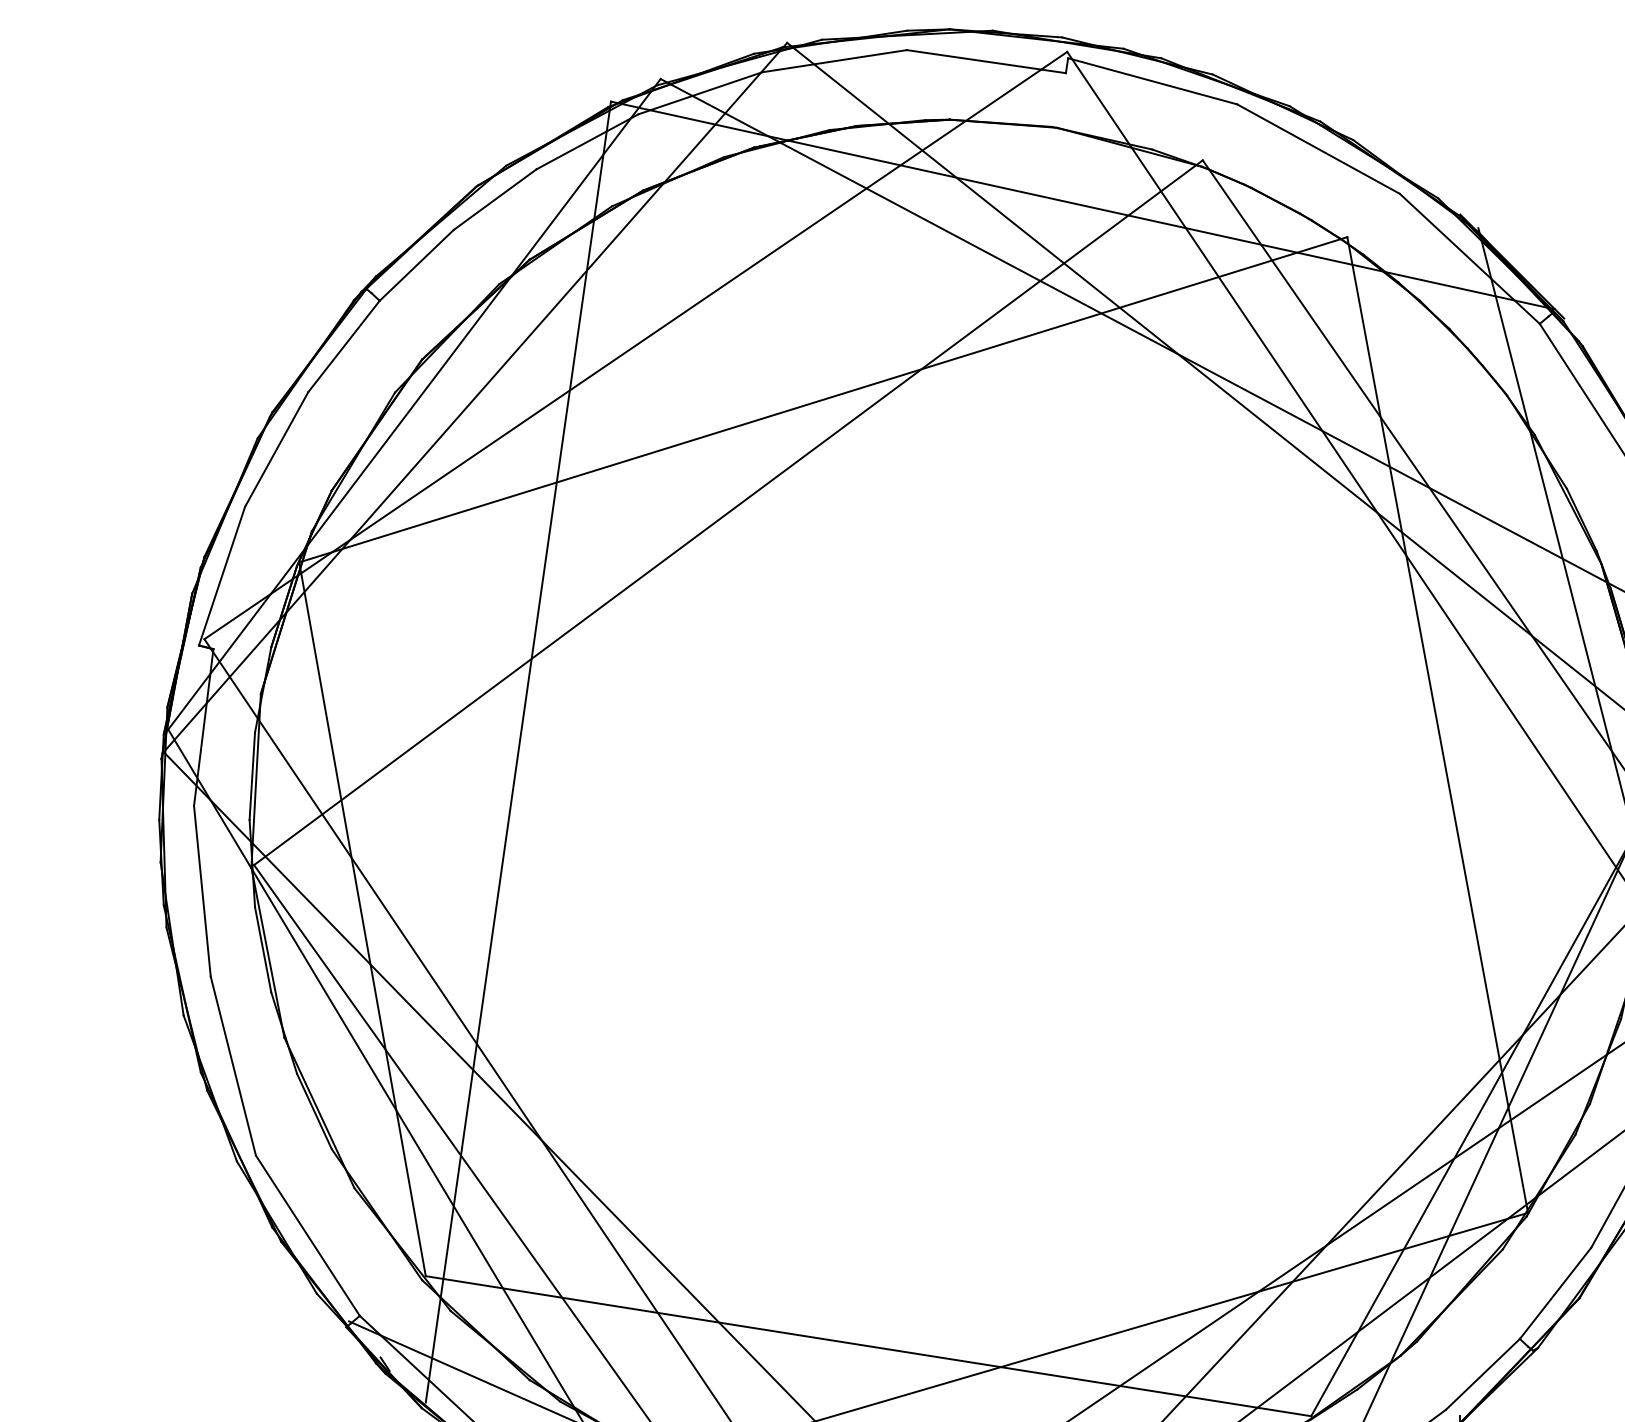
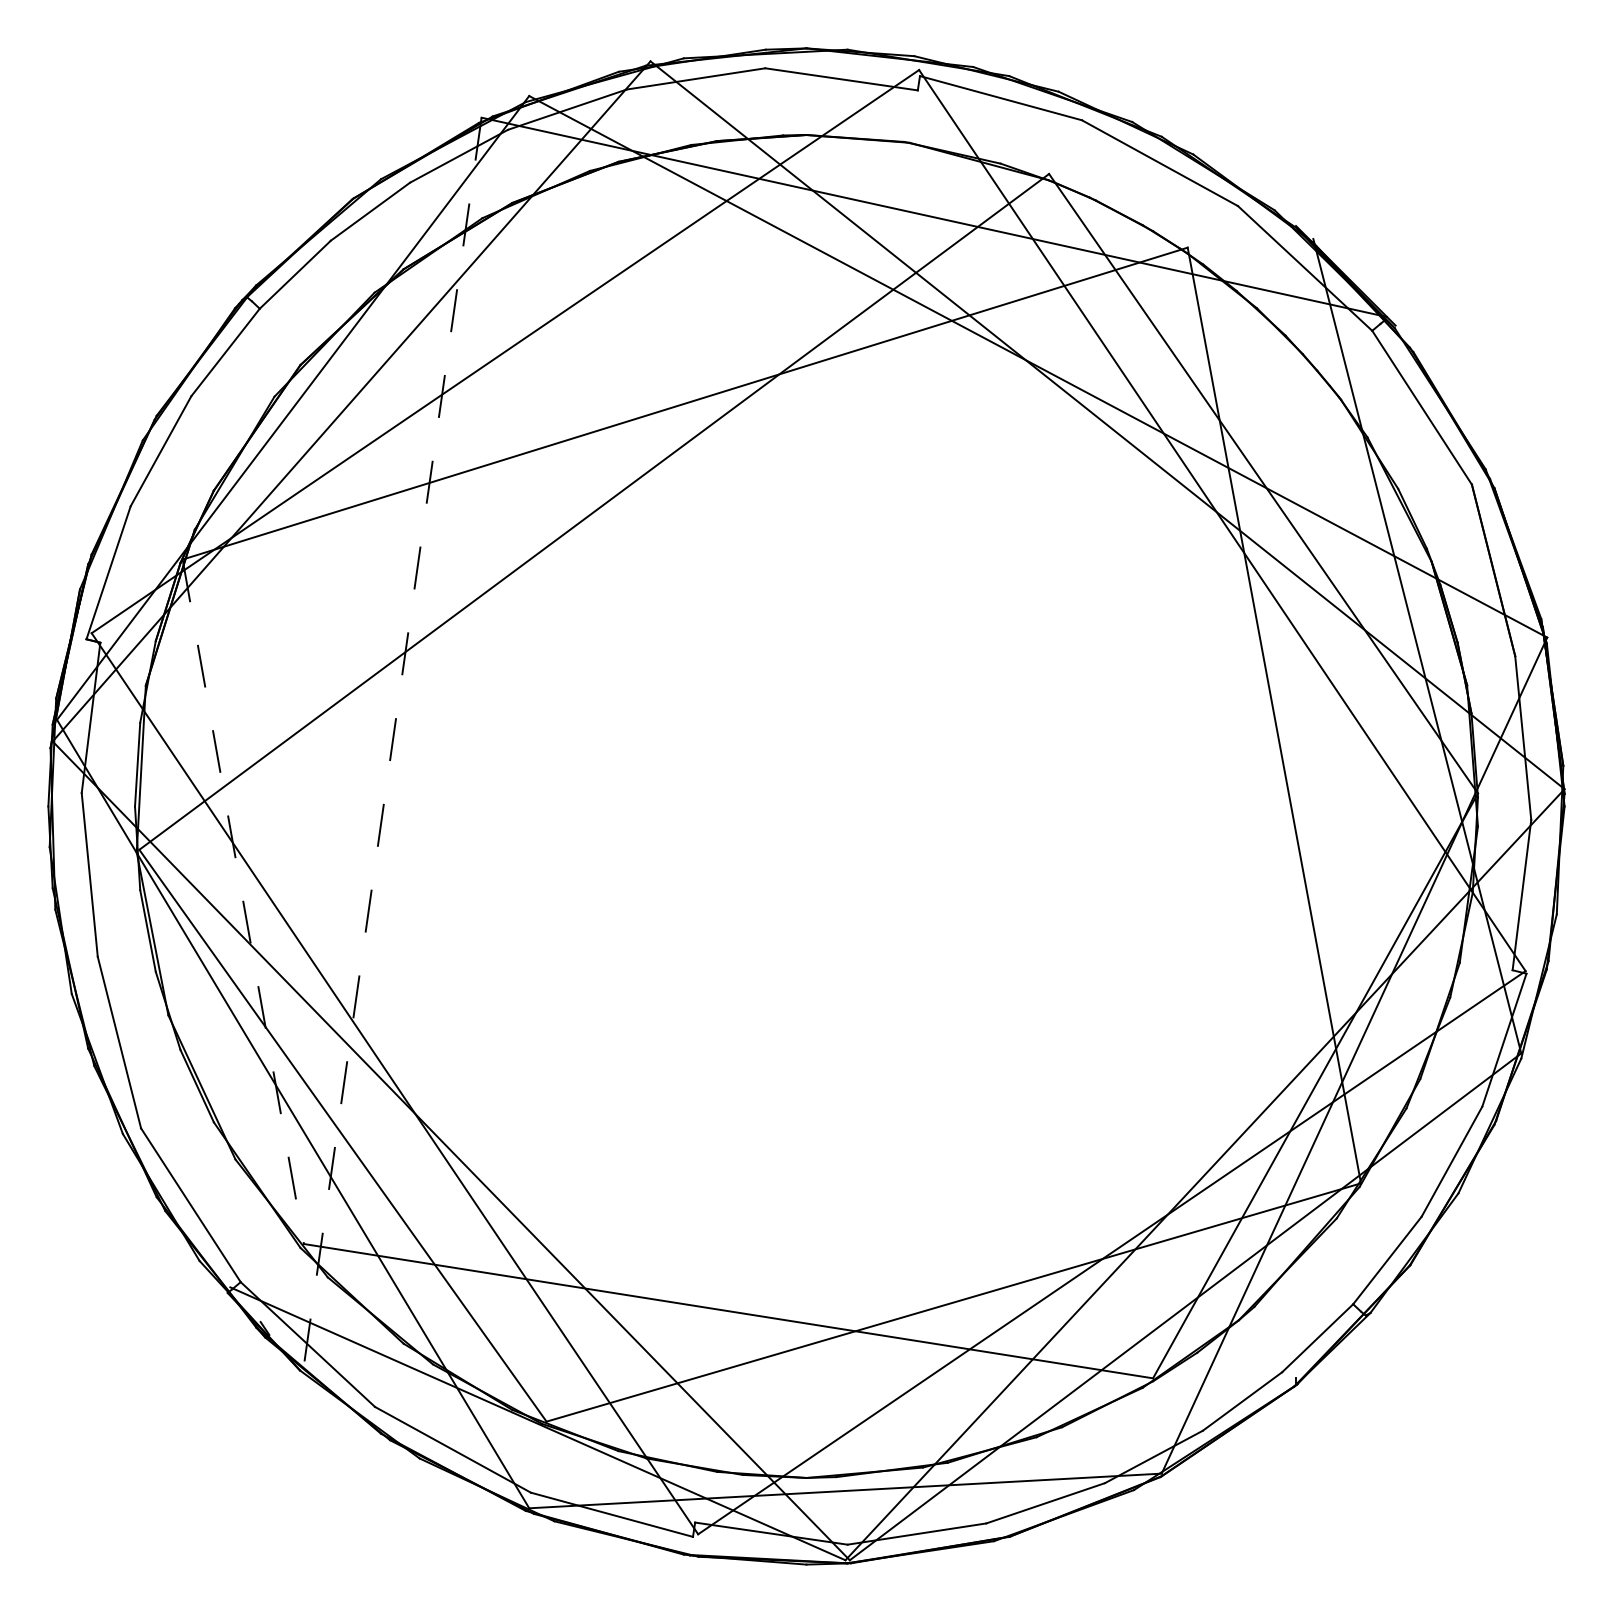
line: (518, 753) -> (392, 742), solid -> dashed
line: (362, 918) -> (243, 901), solid -> dashed

